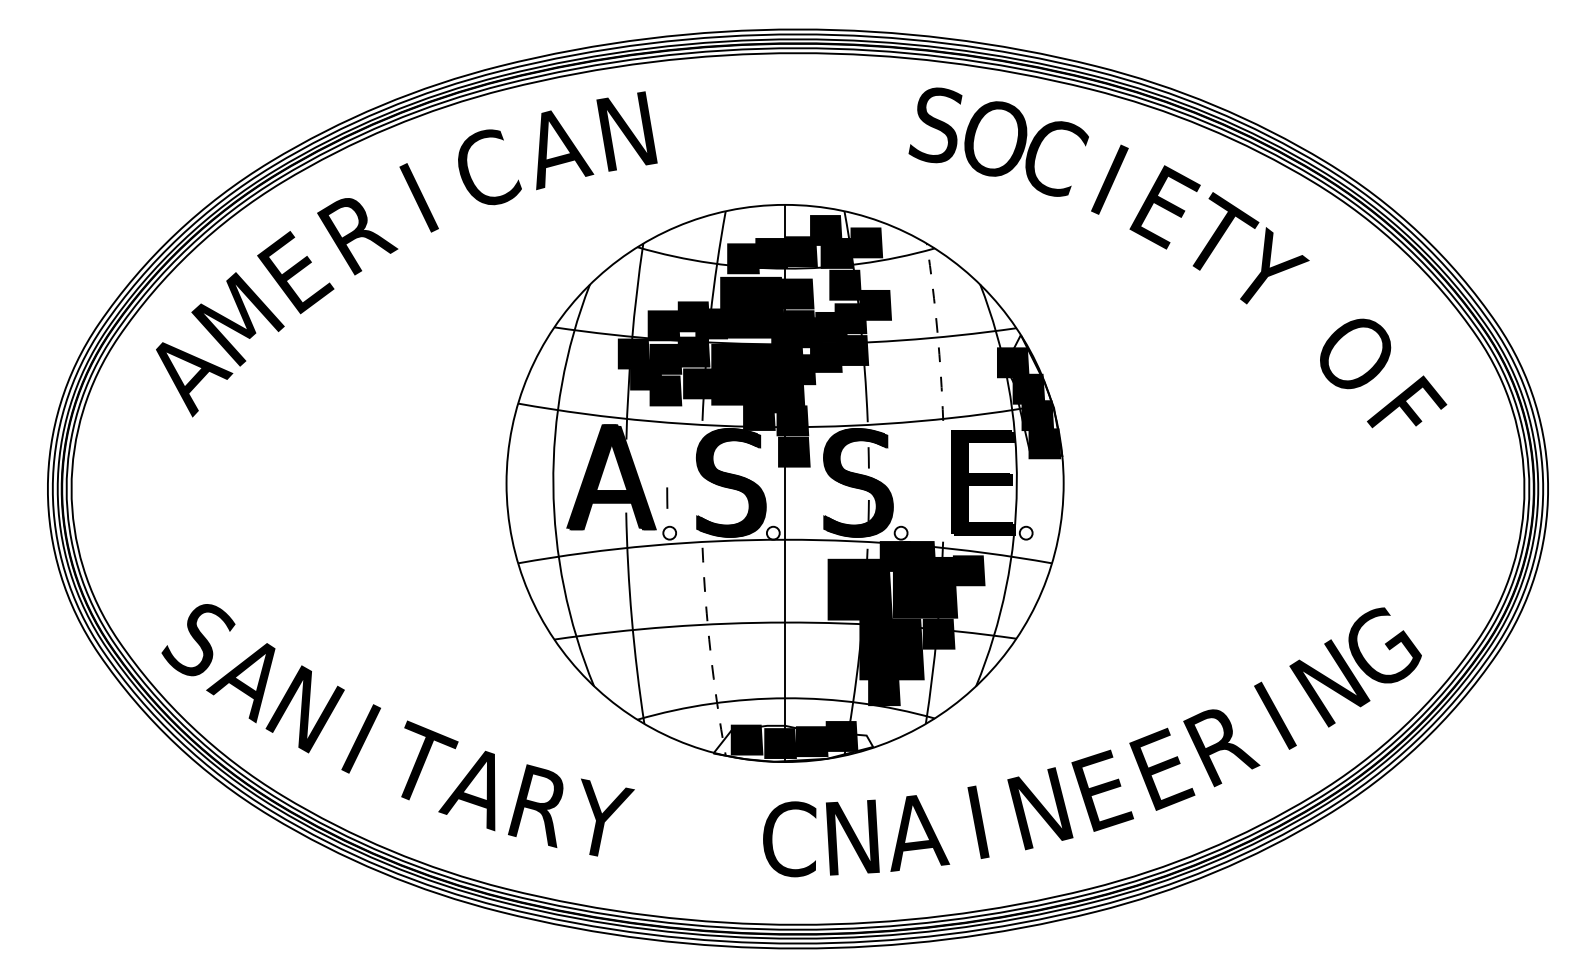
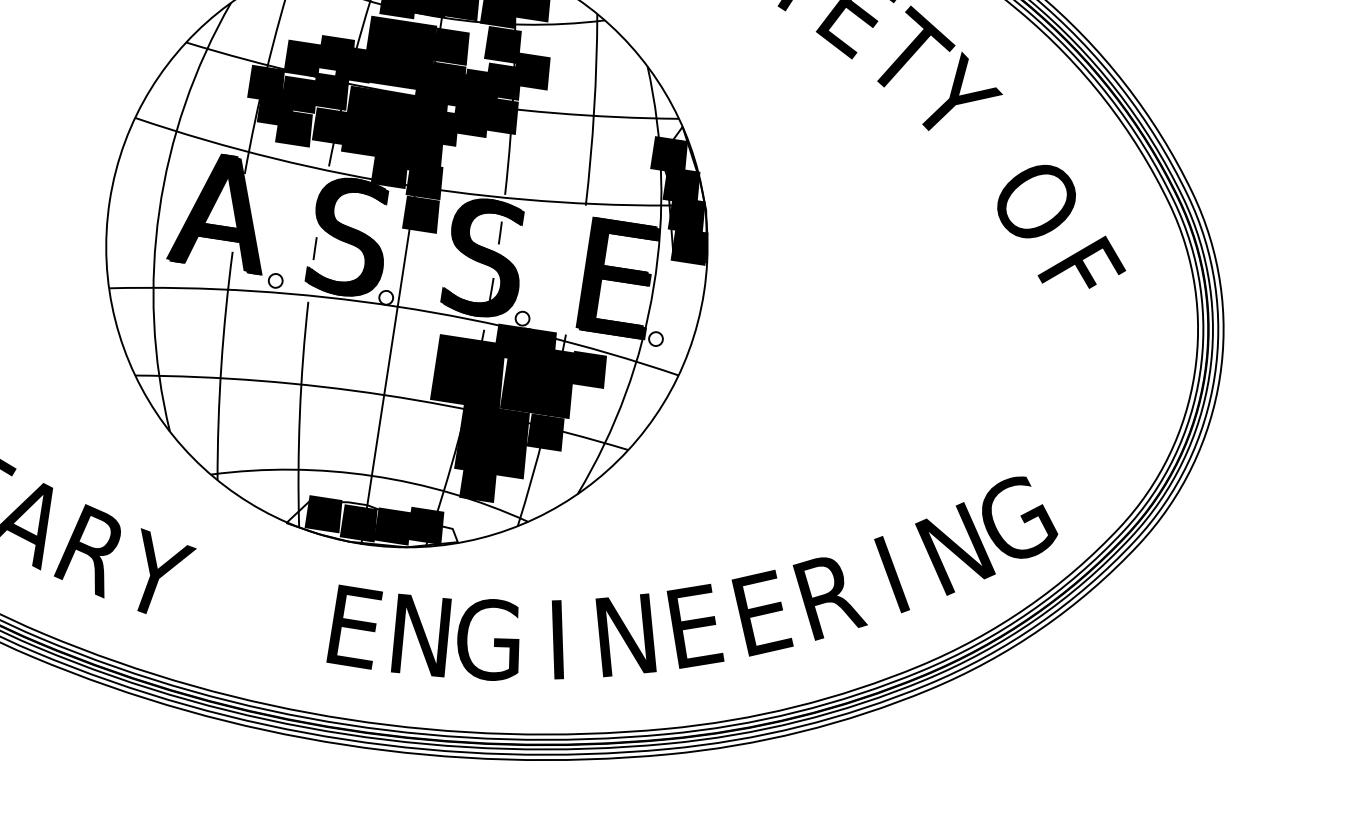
arc: (937, 332) -> (594, 110), dashed -> solid
line: (667, 497) -> (315, 248), moved
arc: (710, 652) -> (299, 414), dashed -> solid
text: (917, 832) -> (491, 640), A -> G
text: (789, 839) -> (353, 627), C -> E

